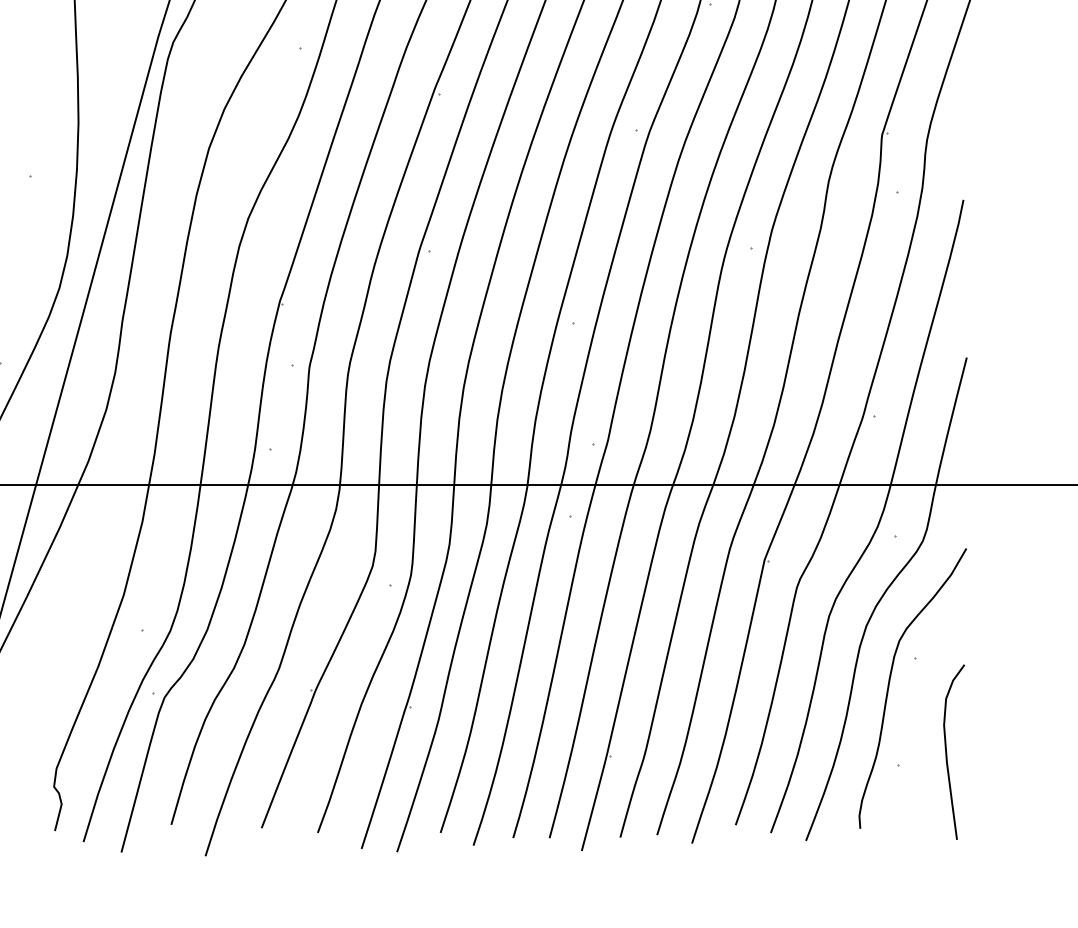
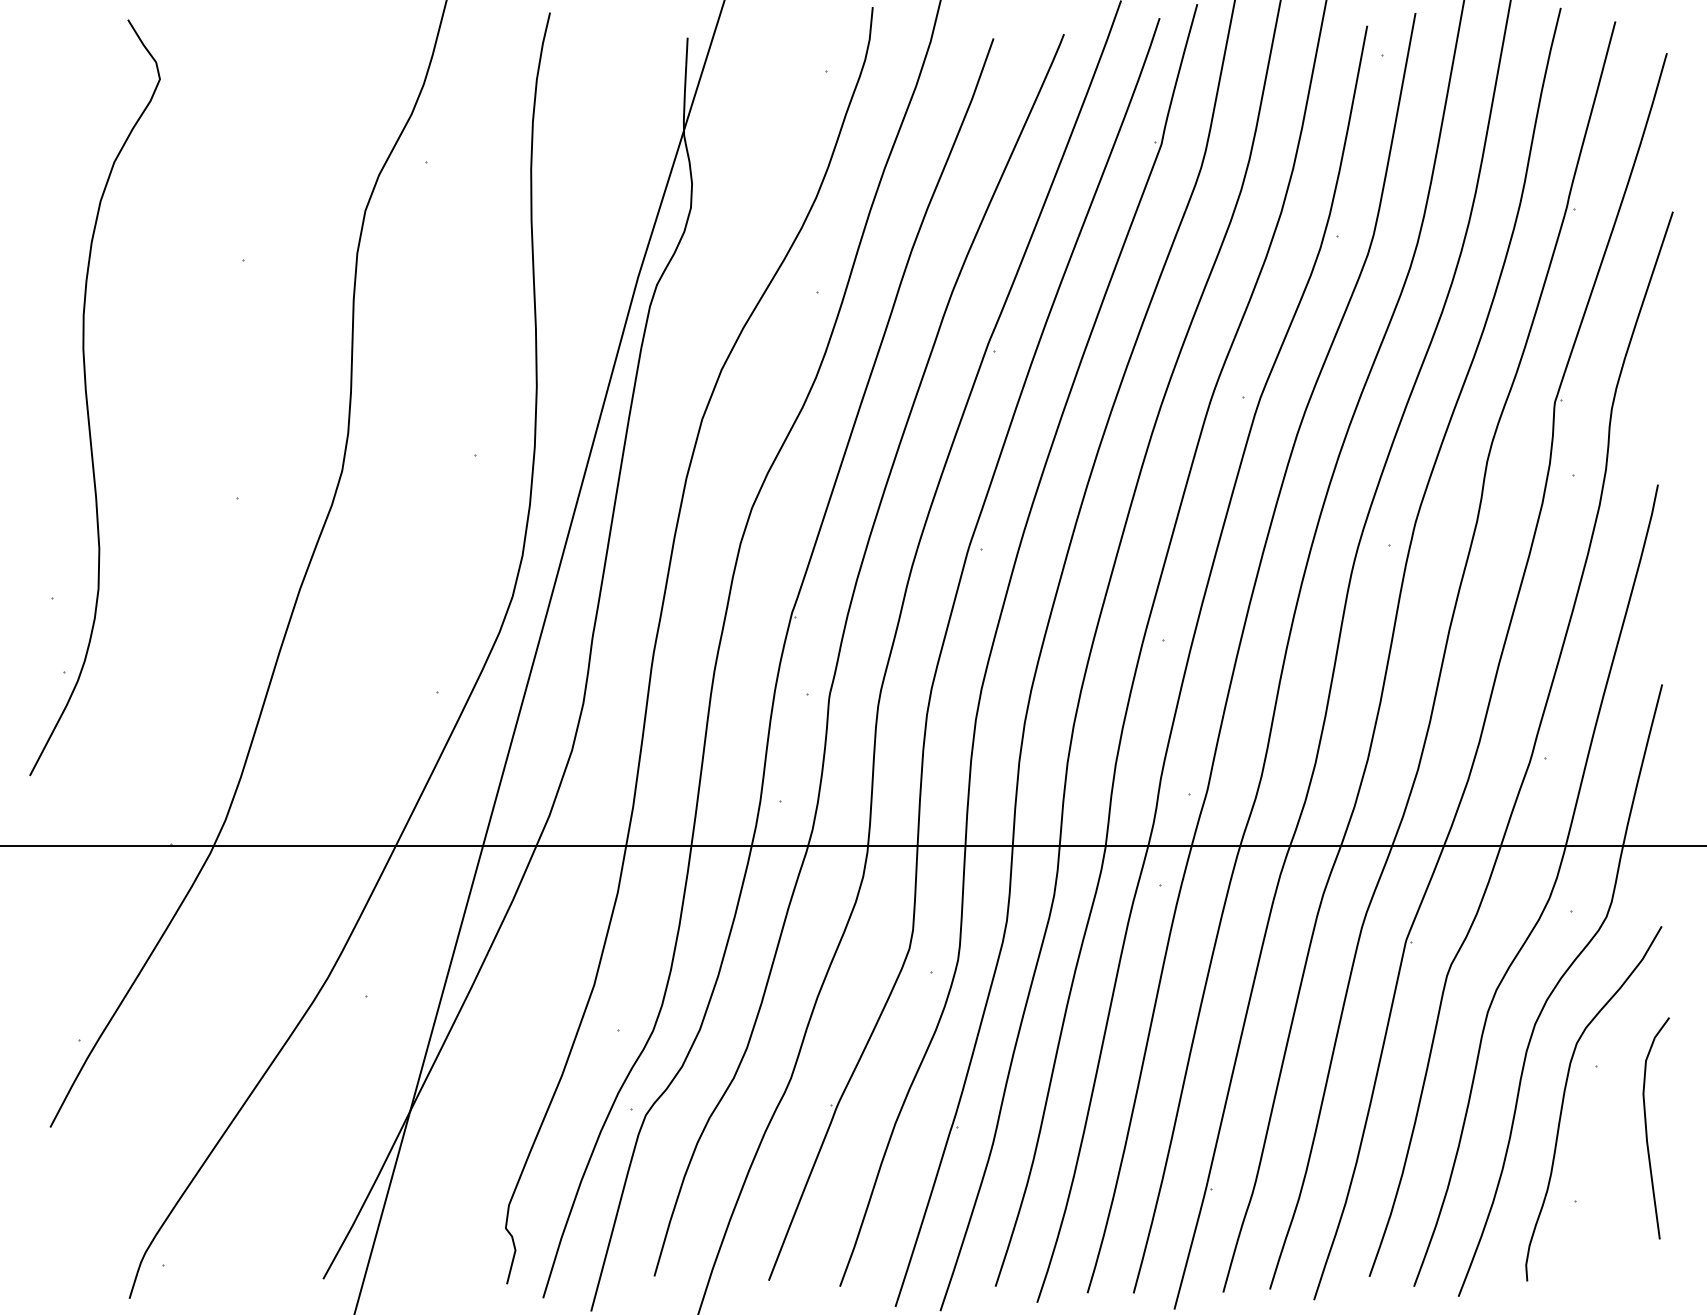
curve: (947, 753) -> (1647, 1130), moved

